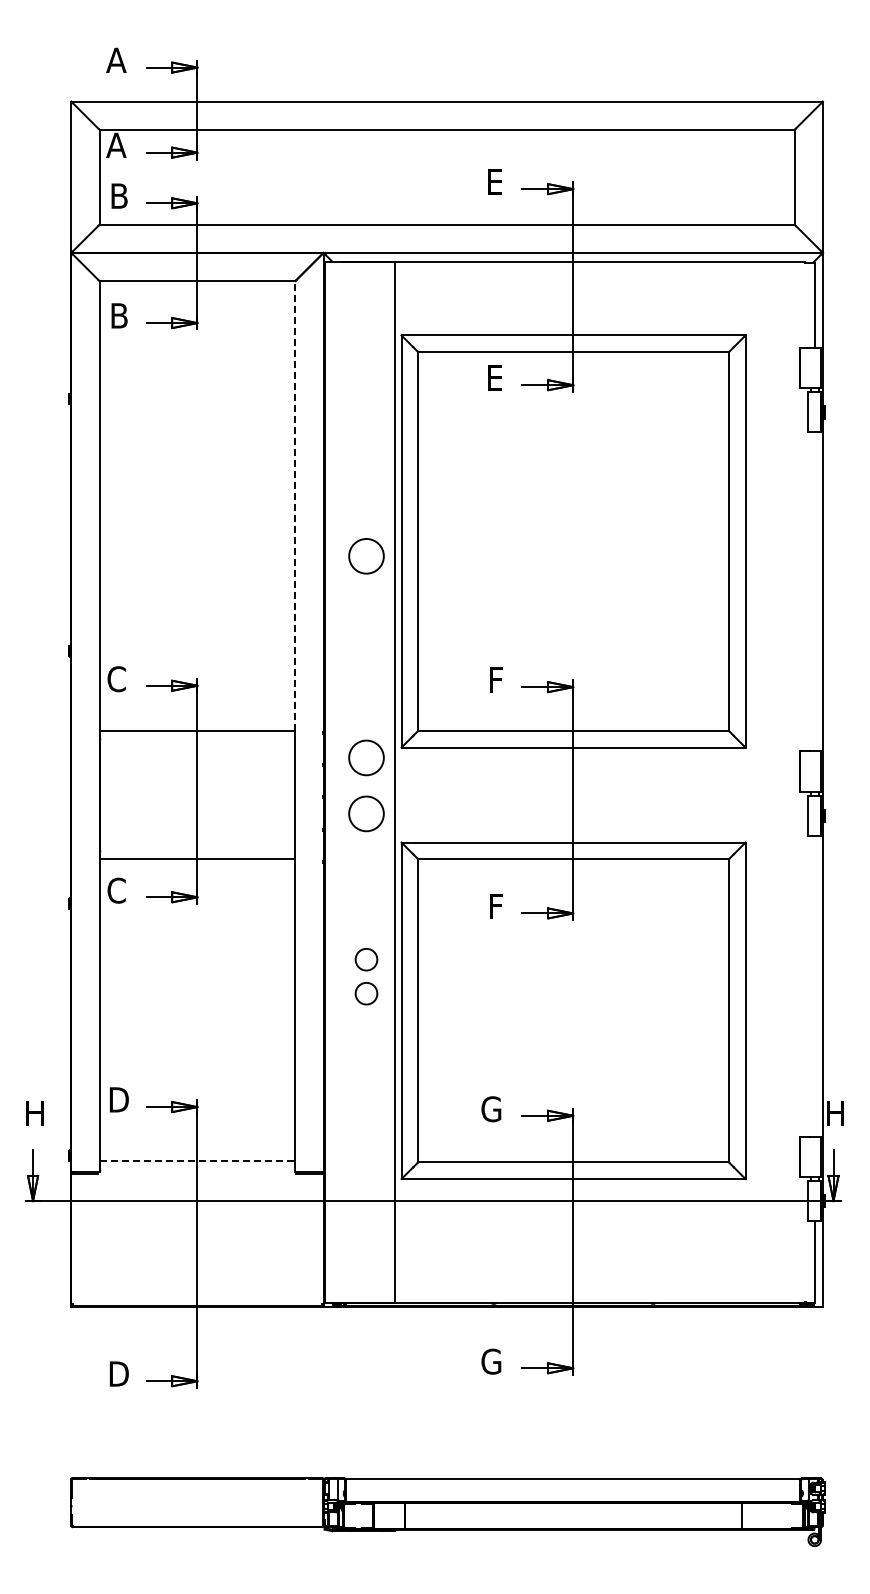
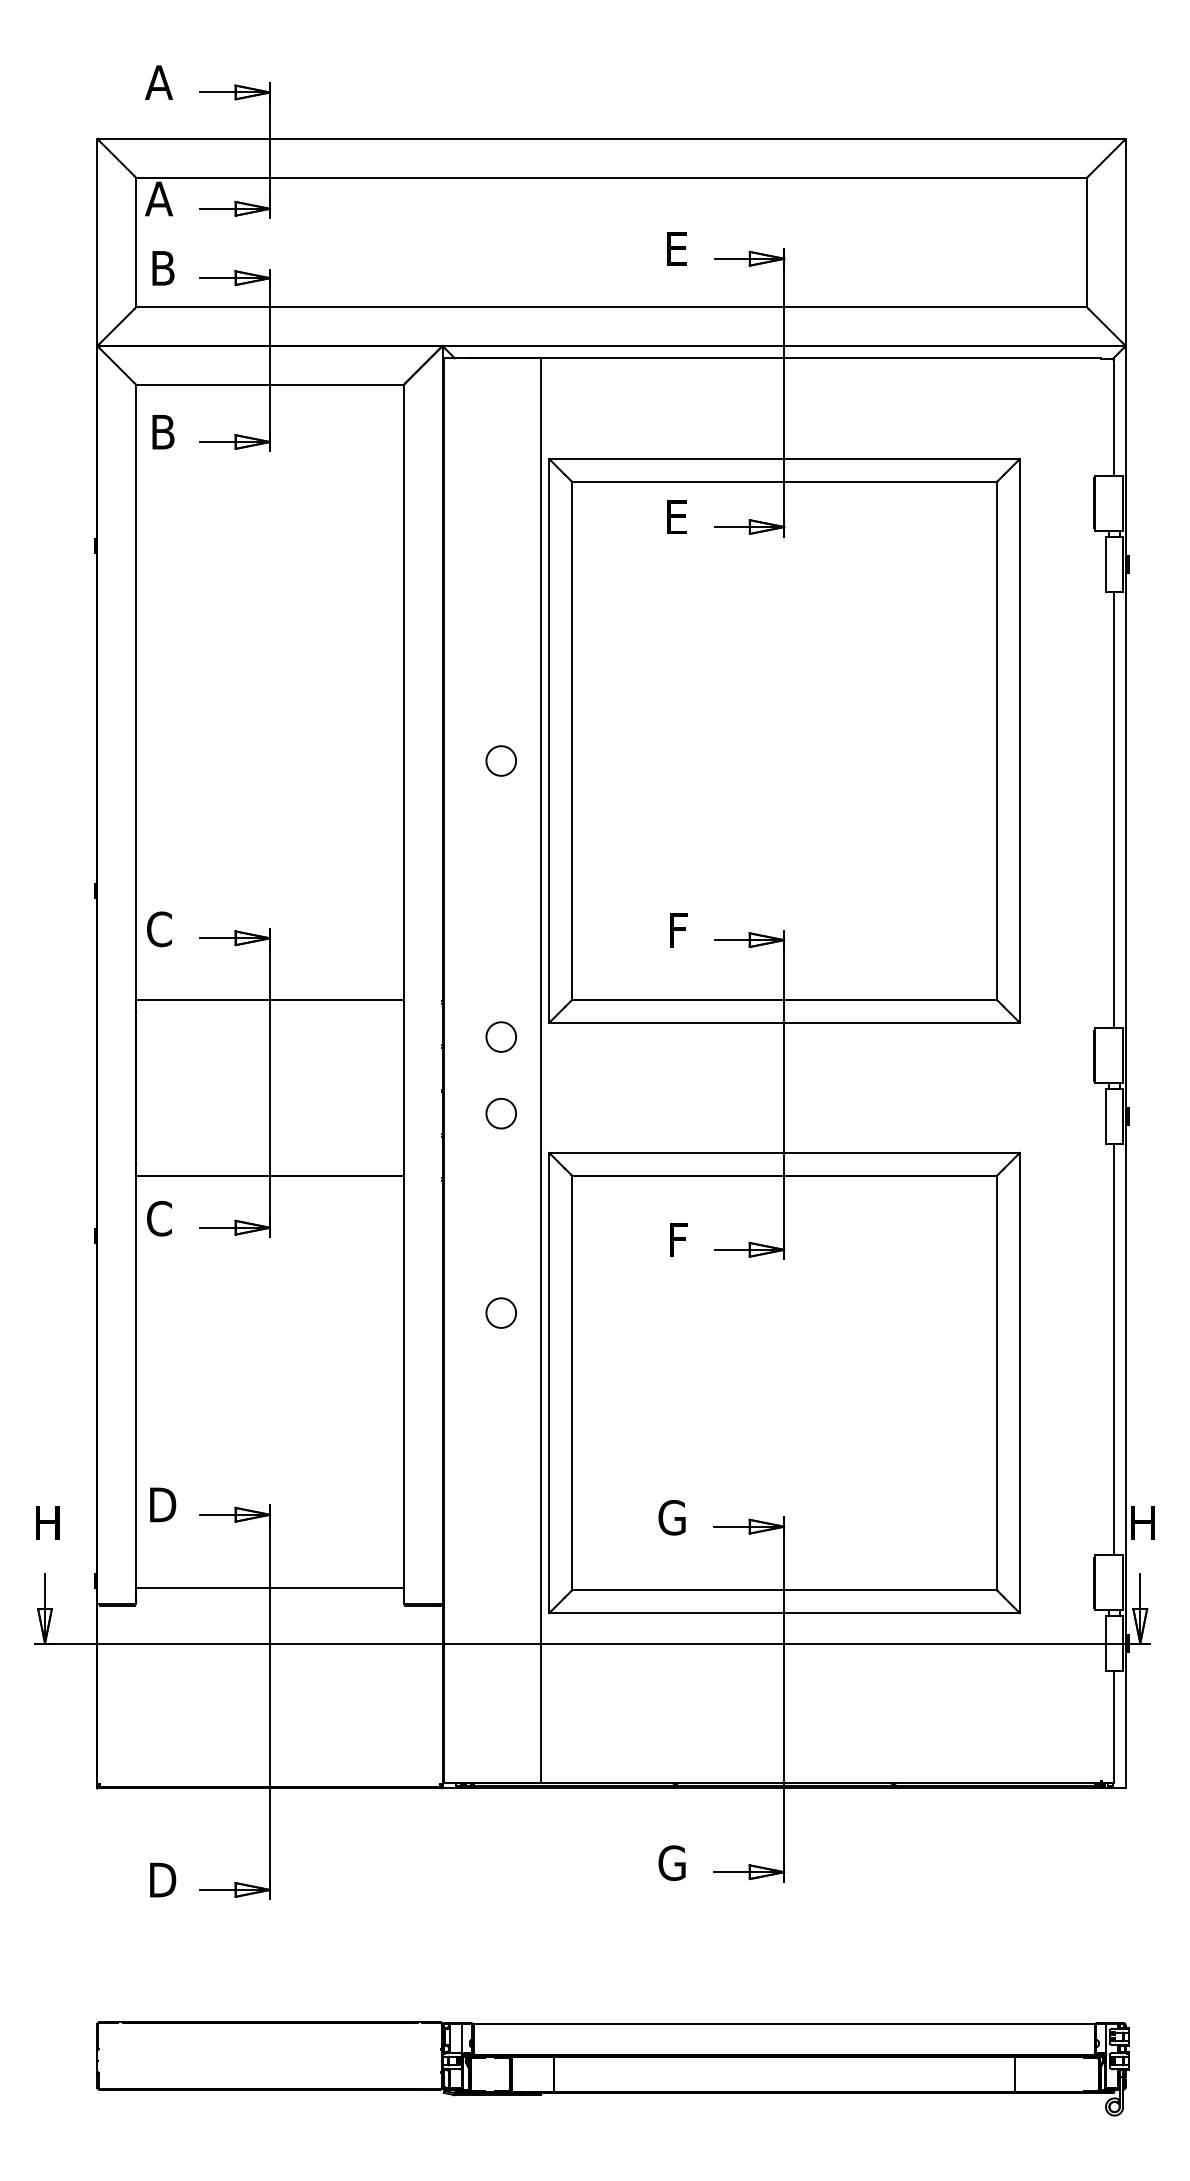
line: (295, 506) -> (404, 693), dashed -> solid
circle: (366, 555) -> (501, 760), size x0.62
line: (814, 591) -> (1114, 809), added
circle: (366, 757) -> (501, 1036), size x0.62
circle: (366, 813) -> (501, 1113), size x0.62
line: (814, 985) -> (1114, 1348), added
circle: (366, 993) -> (501, 1359), removed
line: (197, 1160) -> (270, 1587), dashed -> solid

